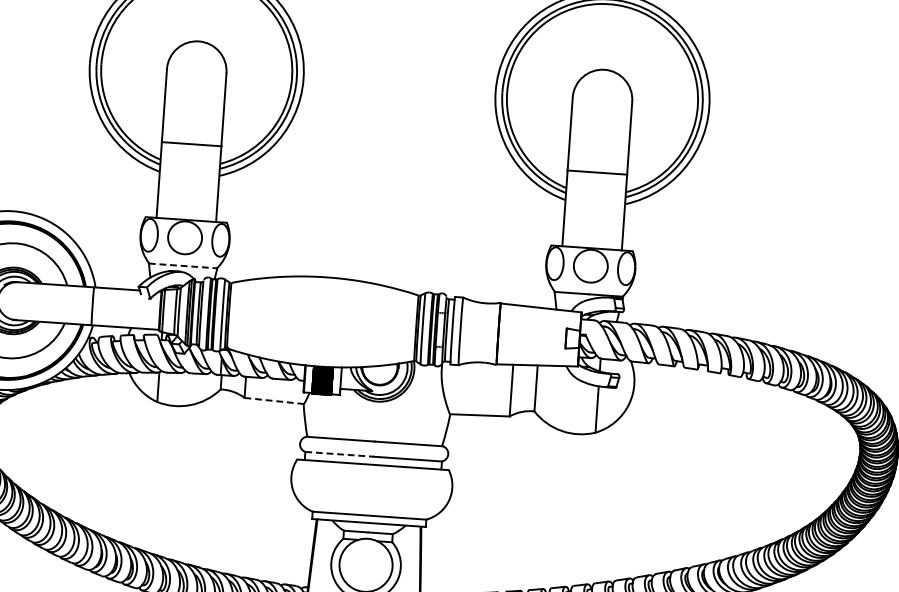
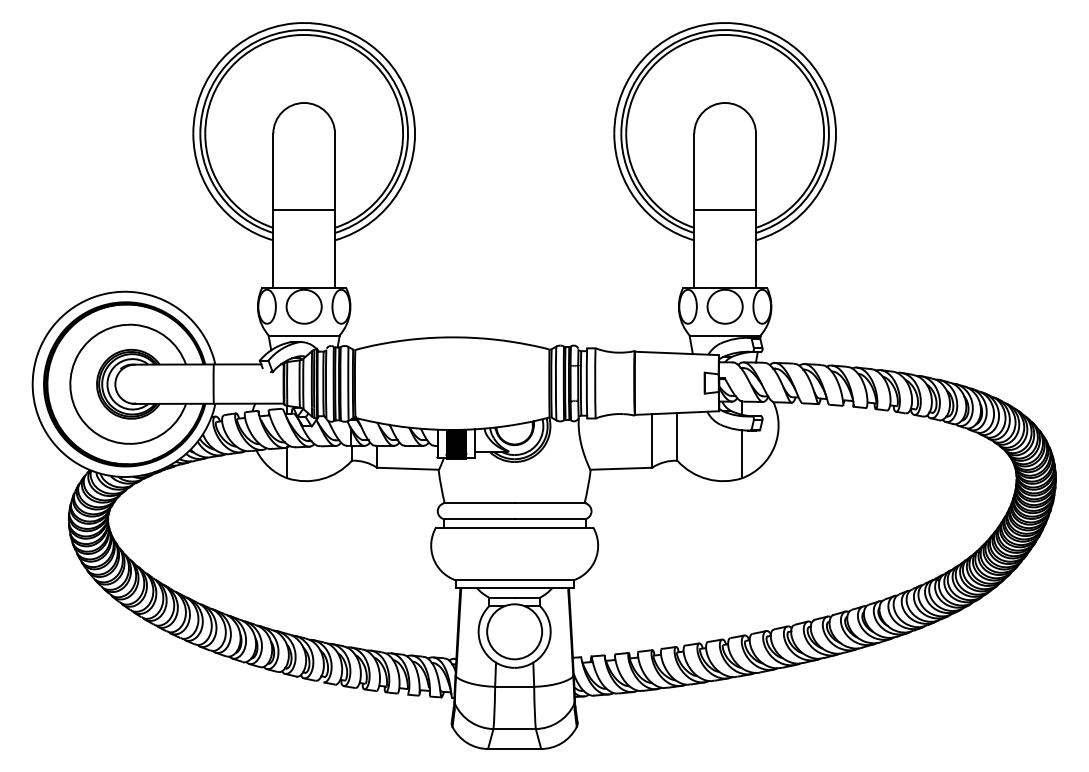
line: (183, 265) -> (304, 335), dashed -> solid
line: (273, 400) -> (407, 468), dashed -> solid
line: (339, 454) -> (479, 519), dashed -> solid

